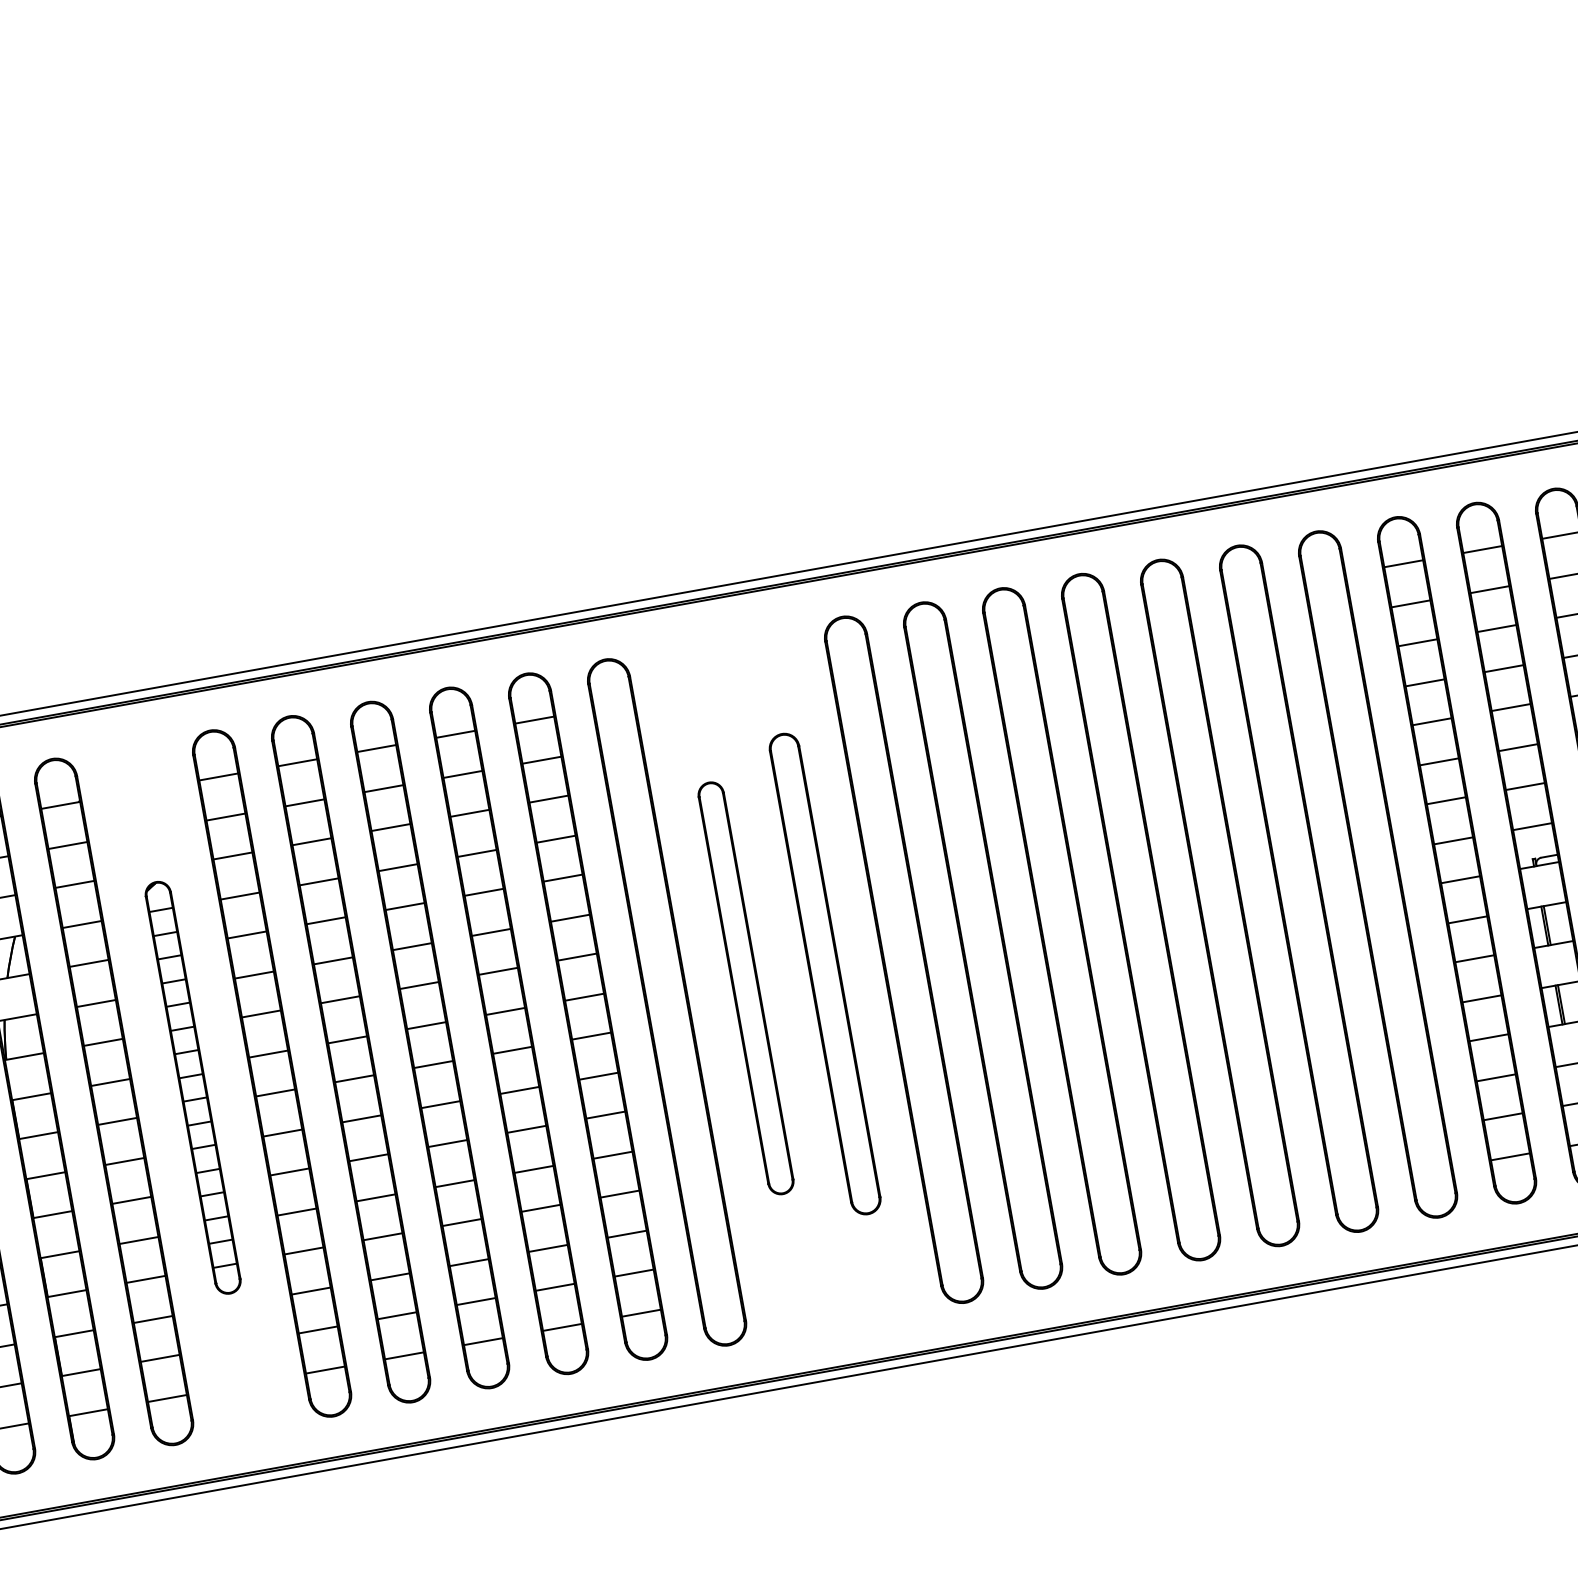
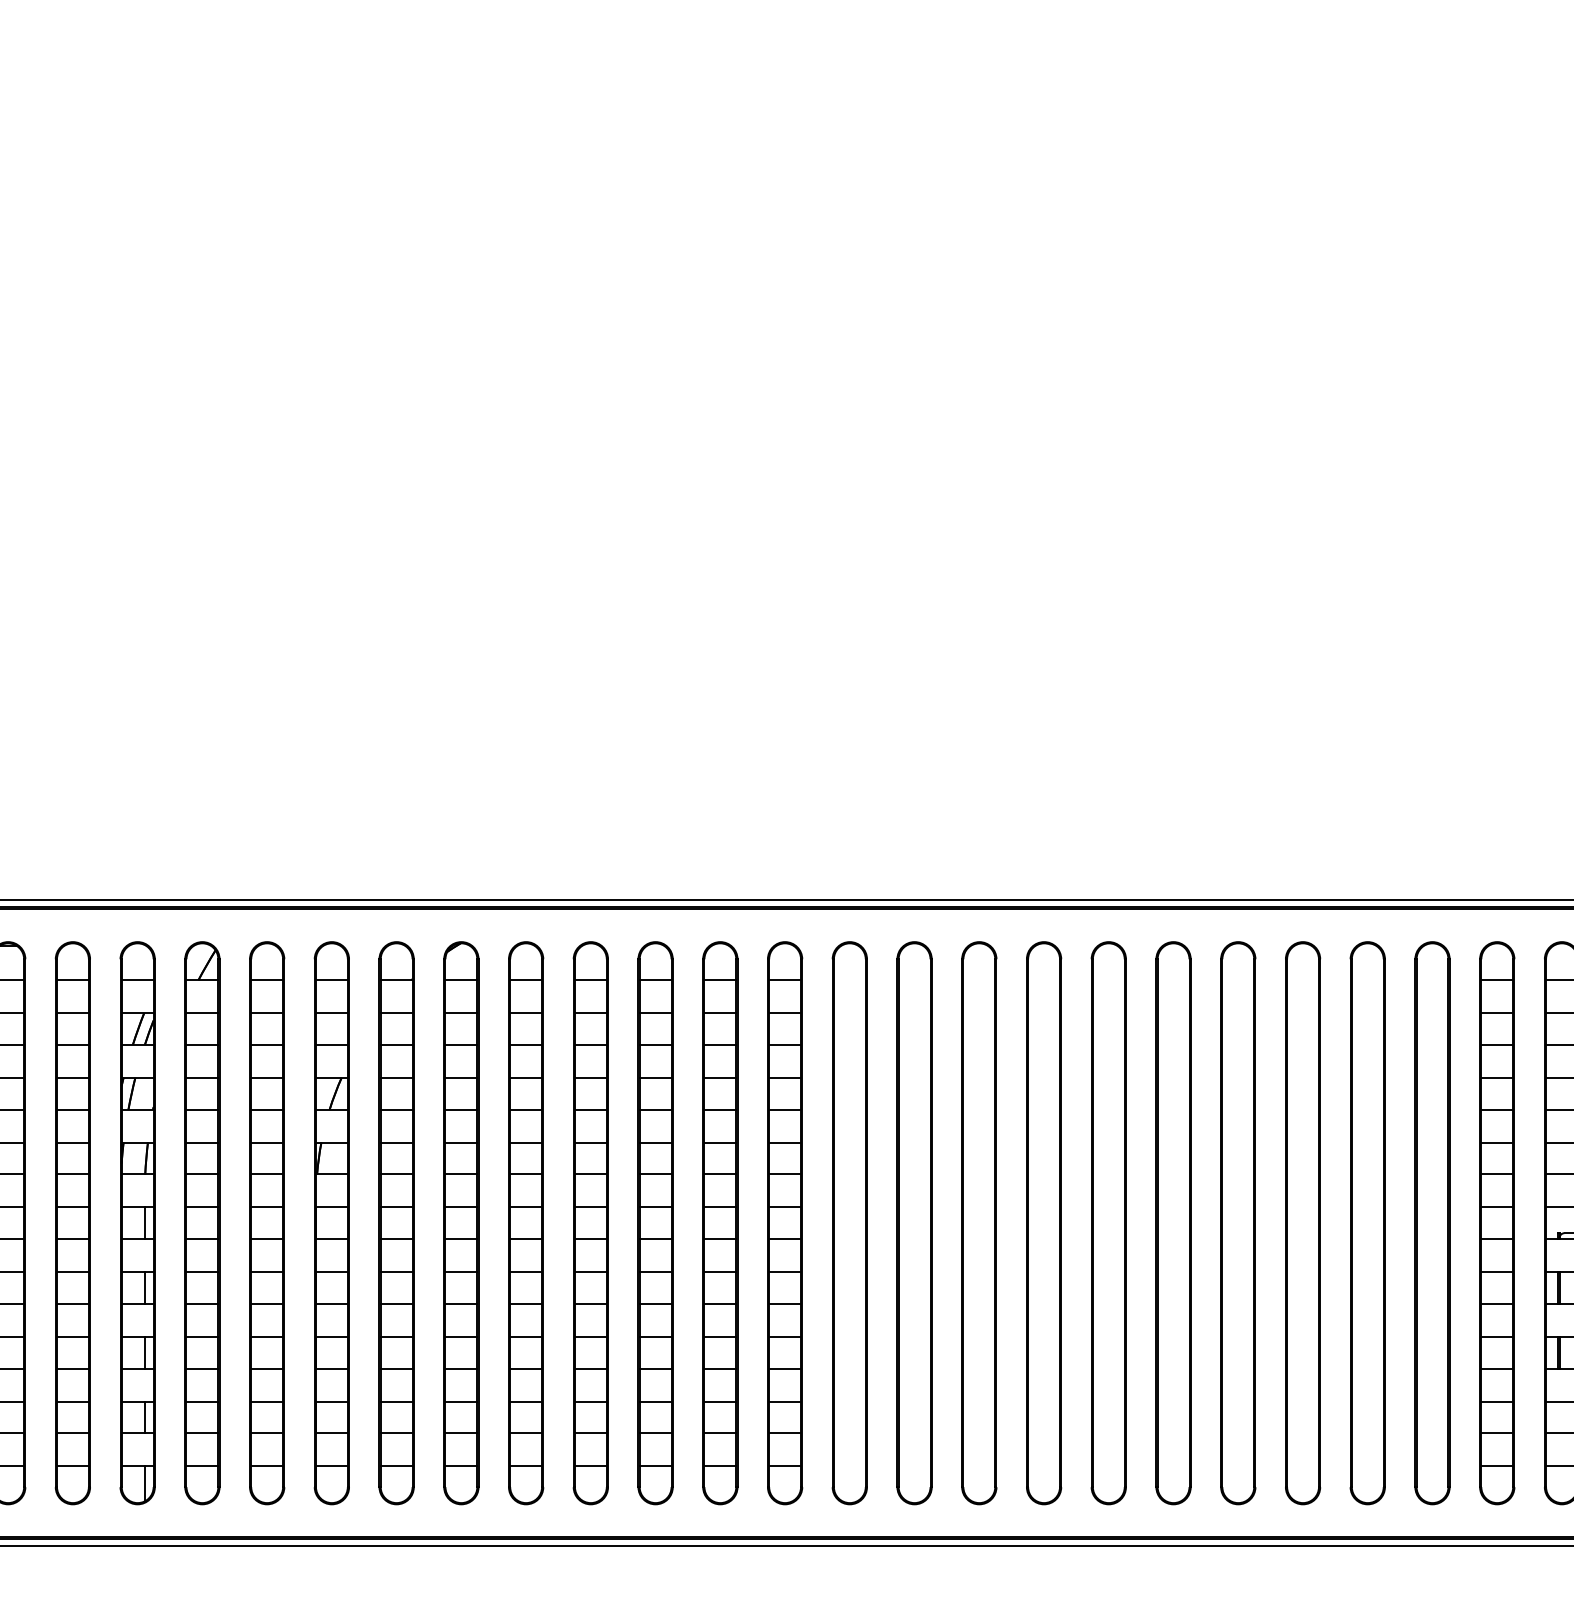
part: (825, 974) -> (979, 1223), size x1.43
part: (746, 988) -> (914, 1223), size x1.67
part: (193, 1088) -> (461, 1223), size x1.67

